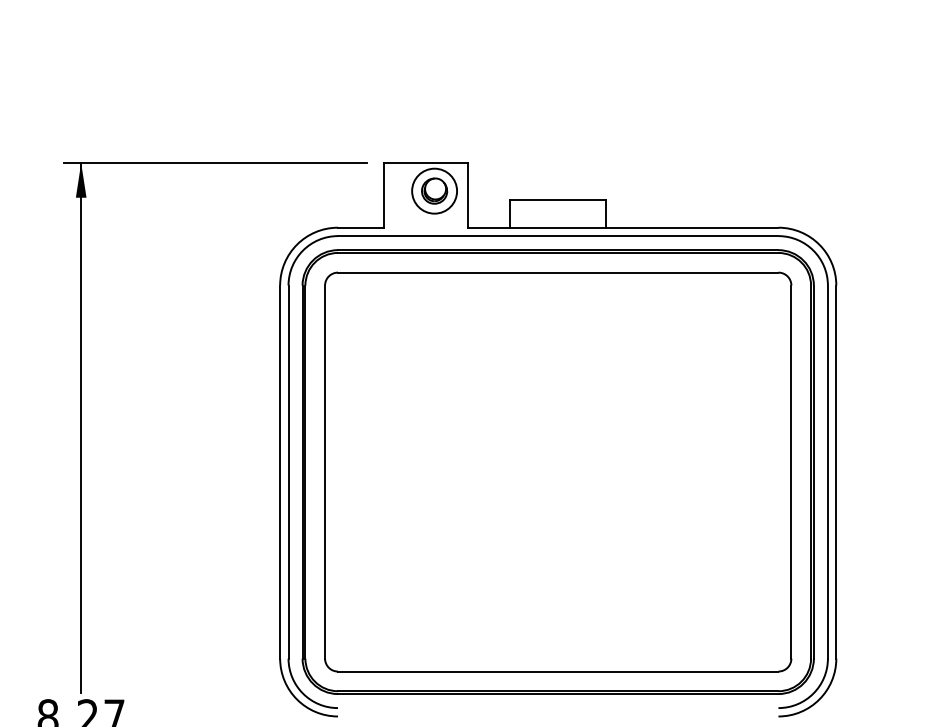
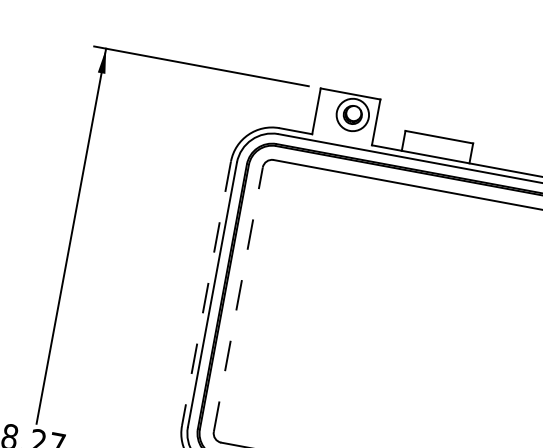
line: (280, 472) -> (206, 294), solid -> dashed
line: (325, 472) -> (238, 299), solid -> dashed

